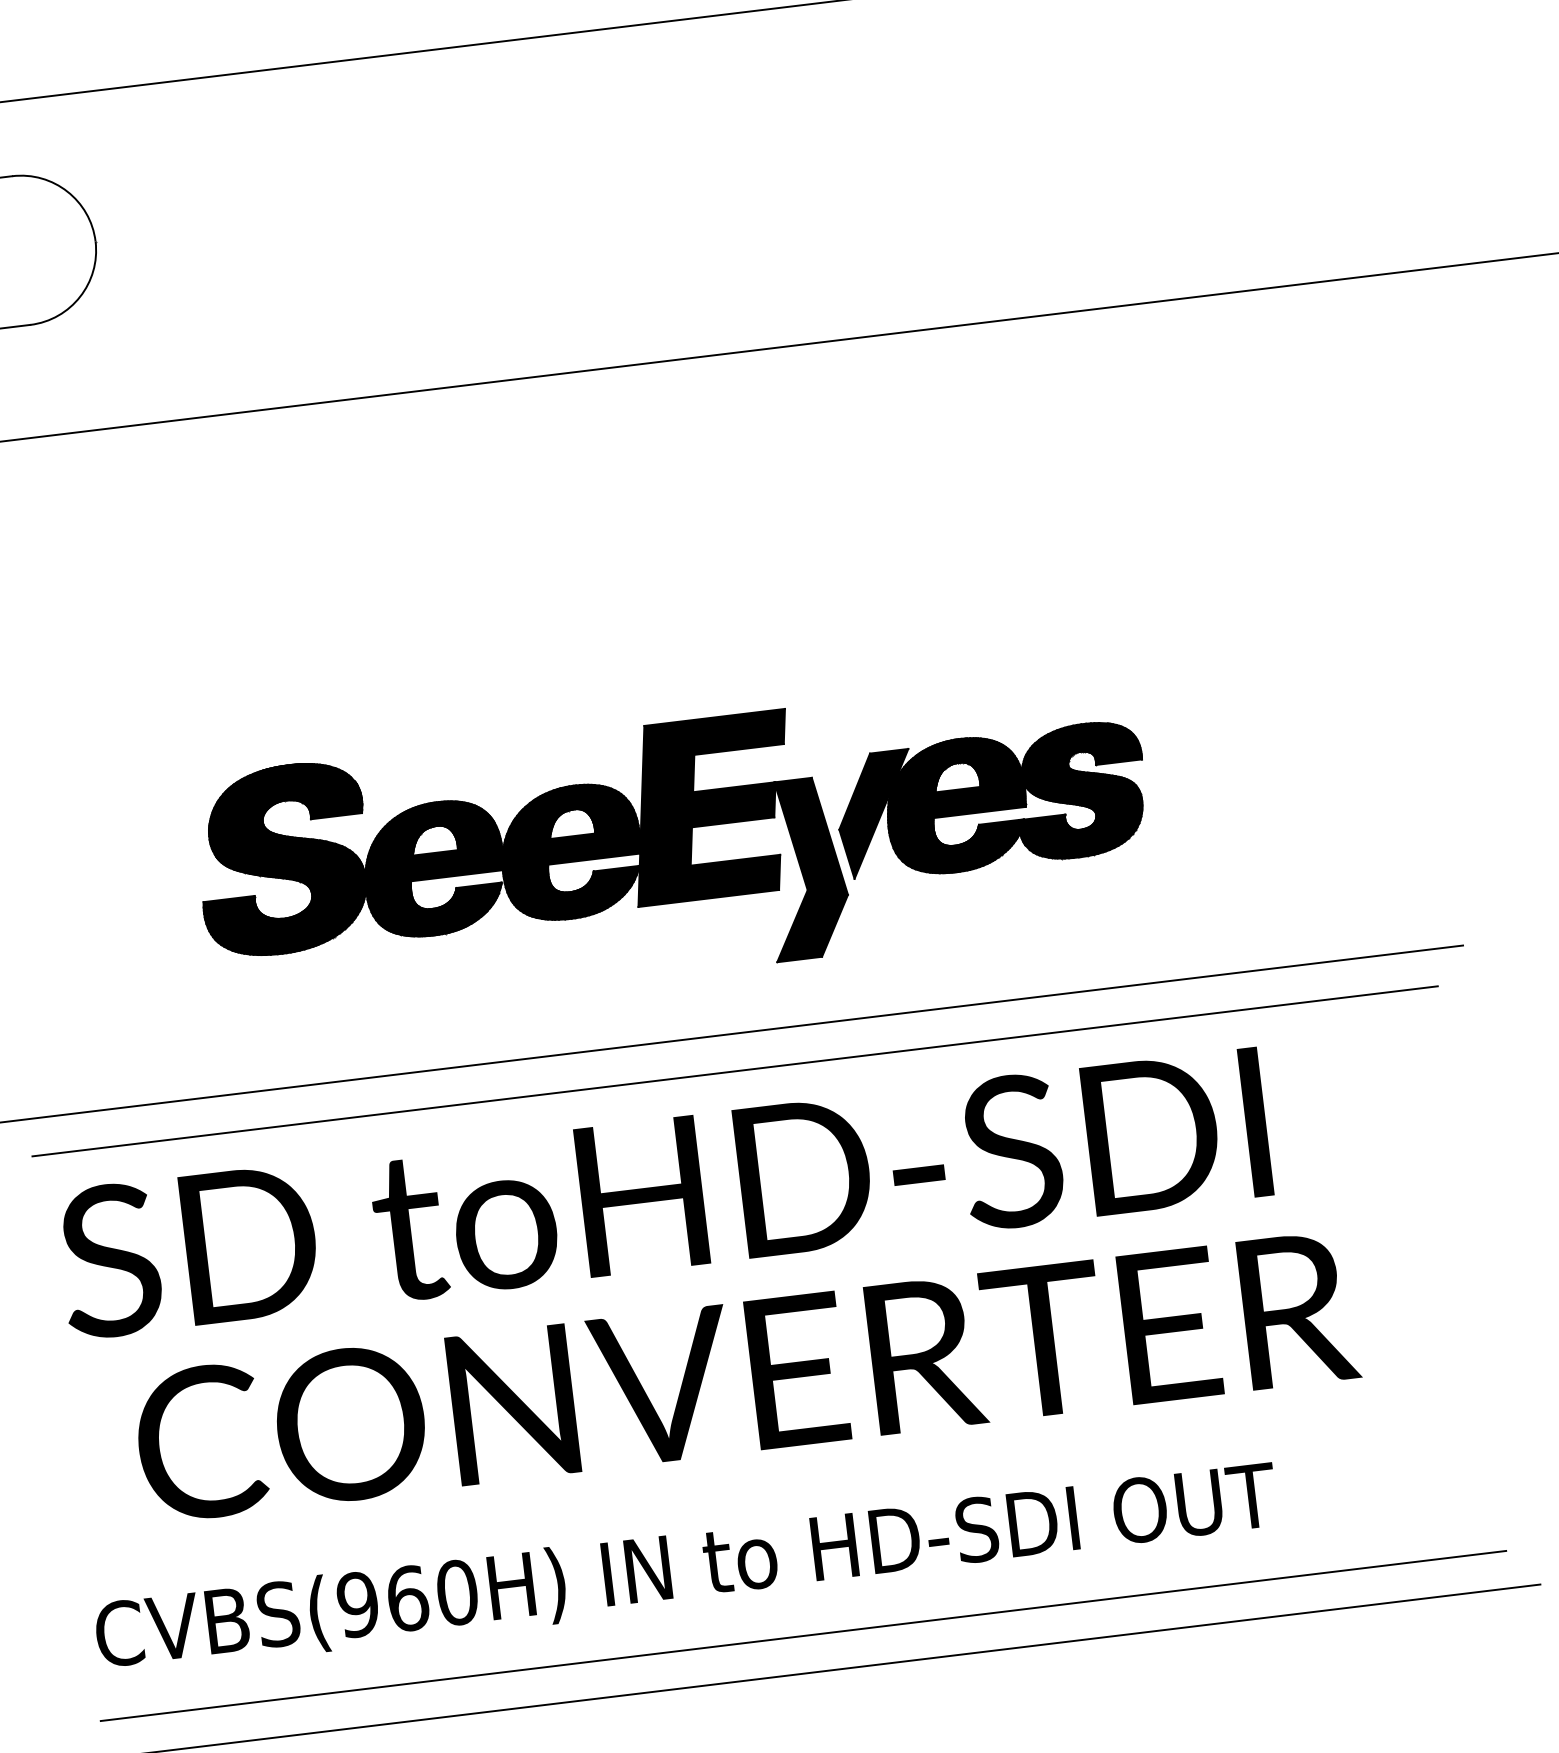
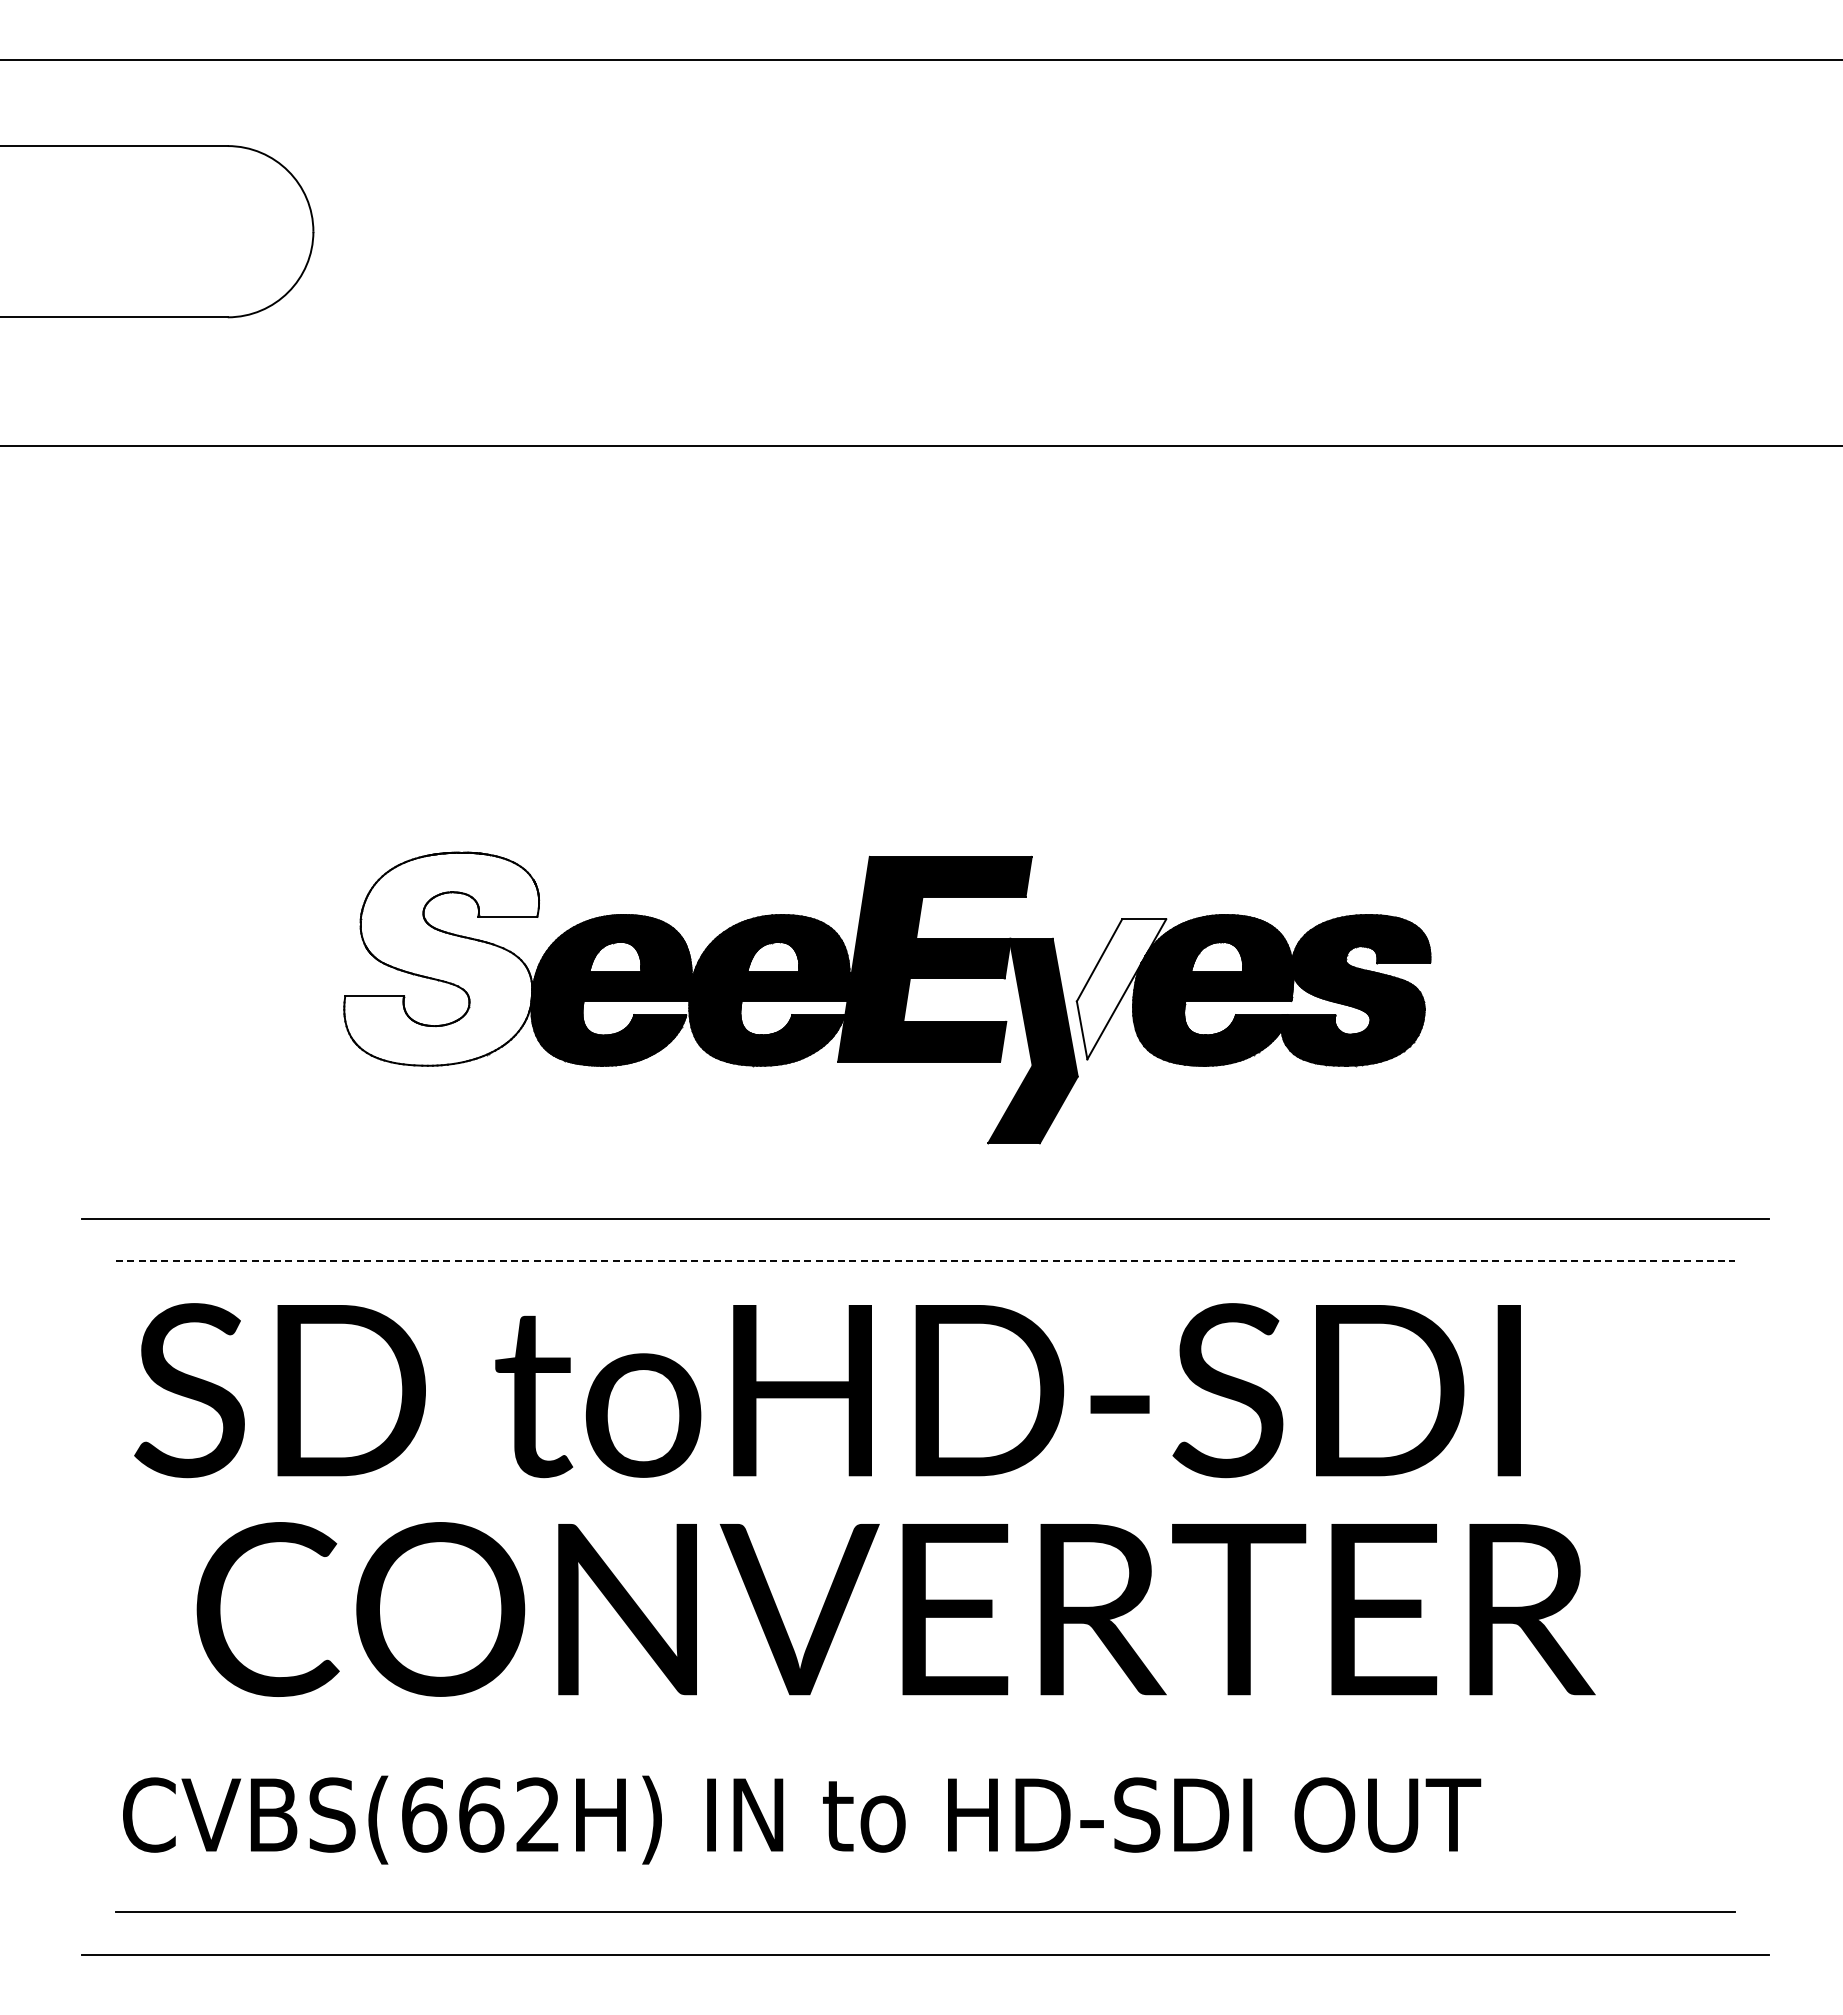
fill: (876, 814) -> (1121, 989), removed
fill: (283, 859) -> (441, 958), removed
line: (735, 1071) -> (925, 1261), solid -> dashed
text: (407, 1598) -> (481, 1814), CVBS(960H) -> CVBS(662H)

